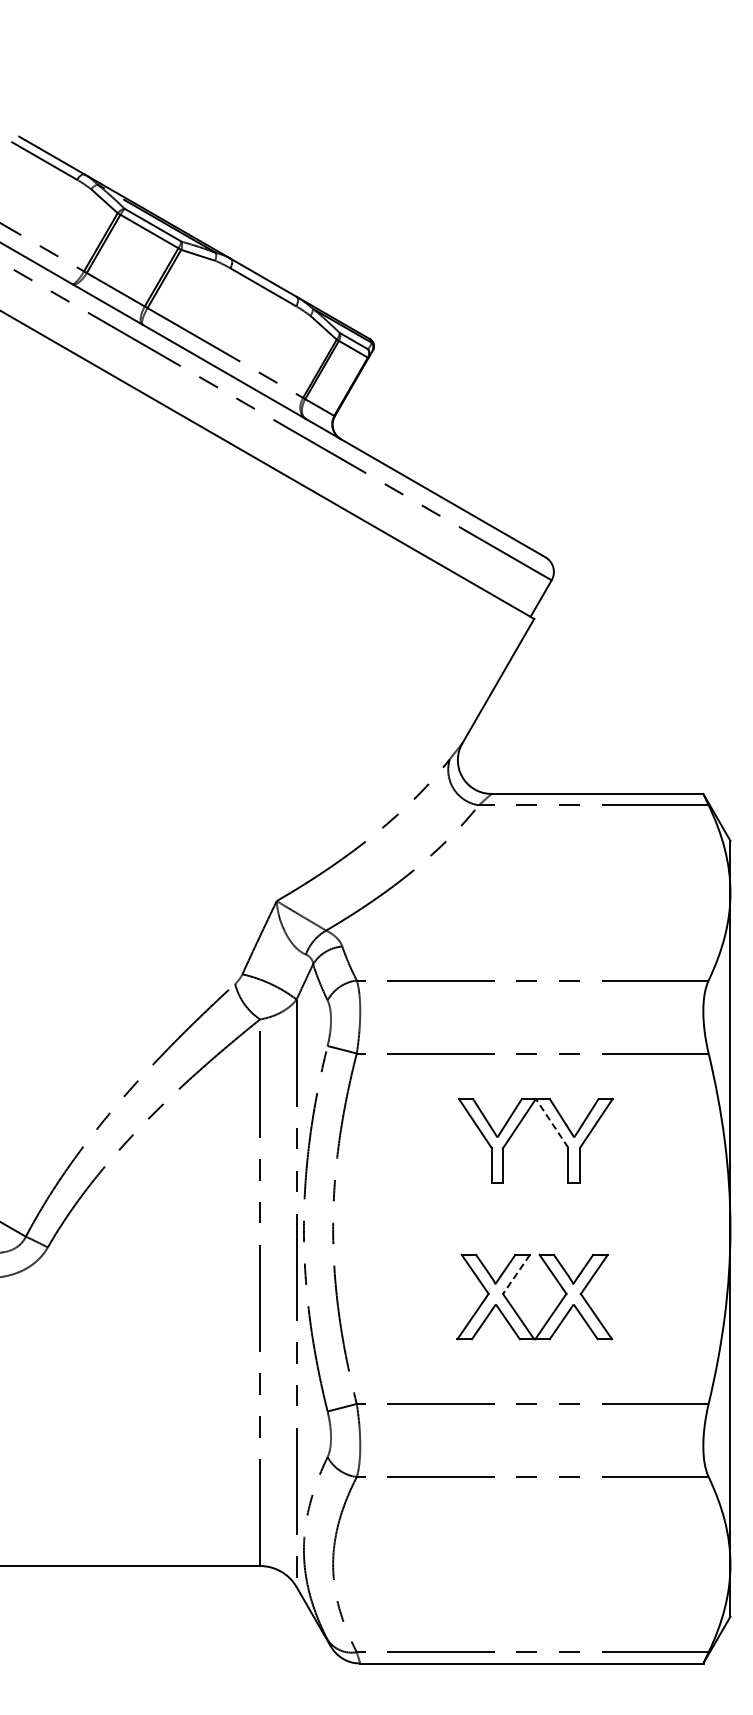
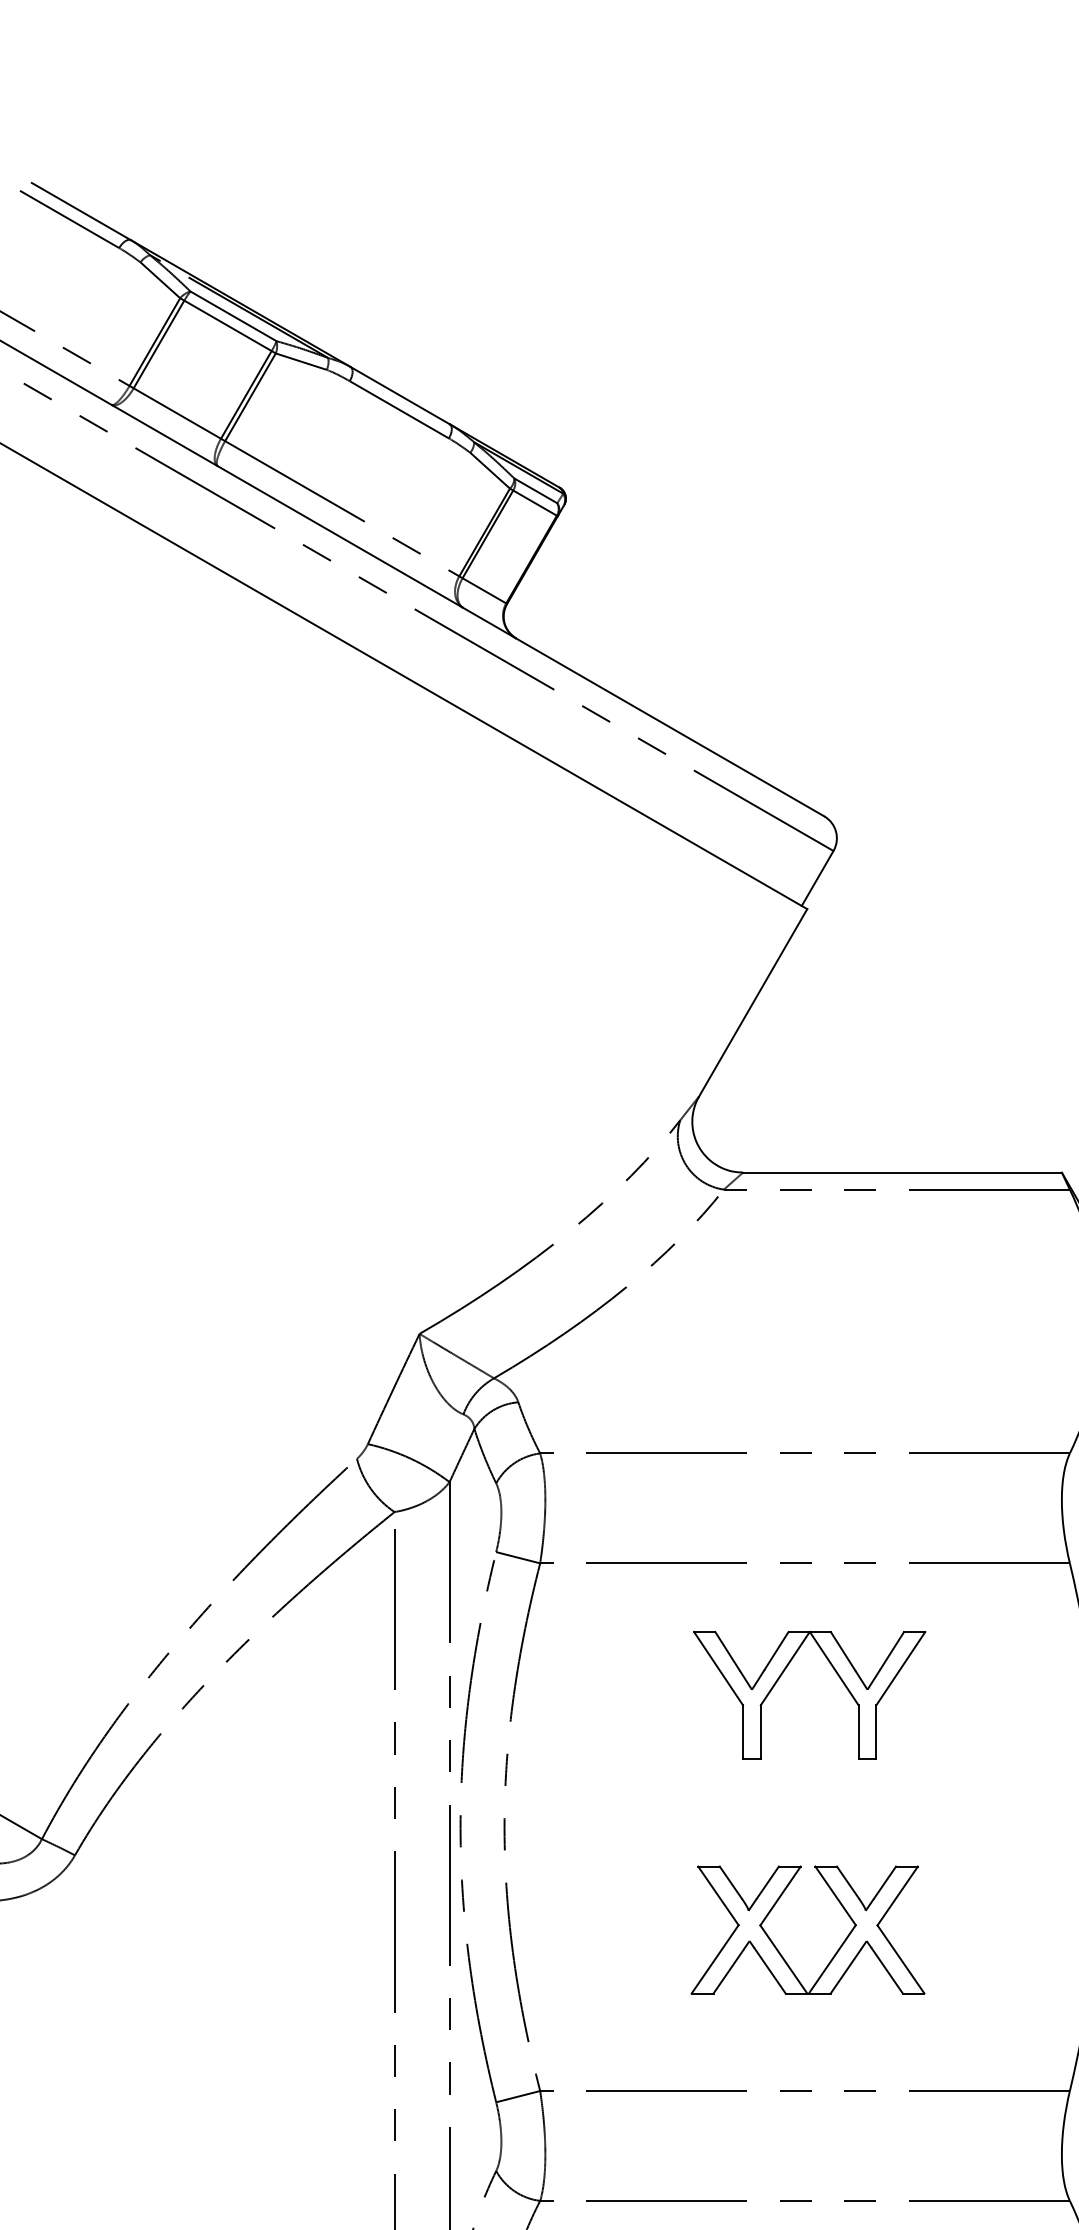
line: (551, 1123) -> (833, 1668), dashed -> solid
line: (516, 1274) -> (780, 1896), dashed -> solid

